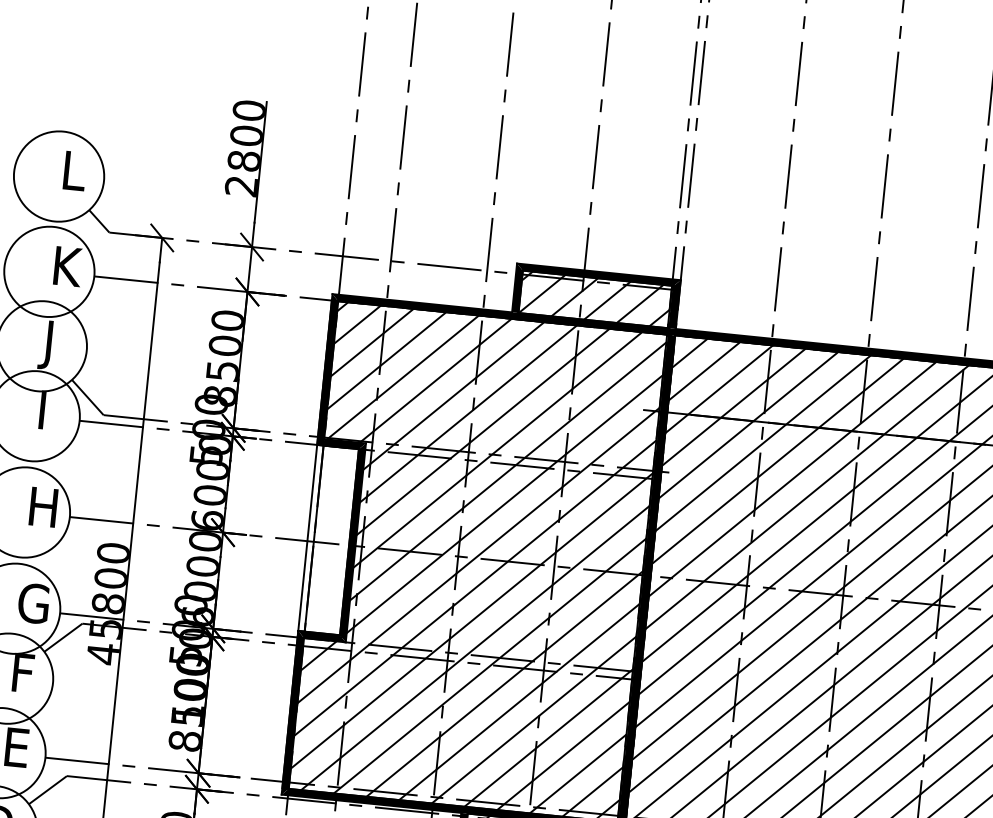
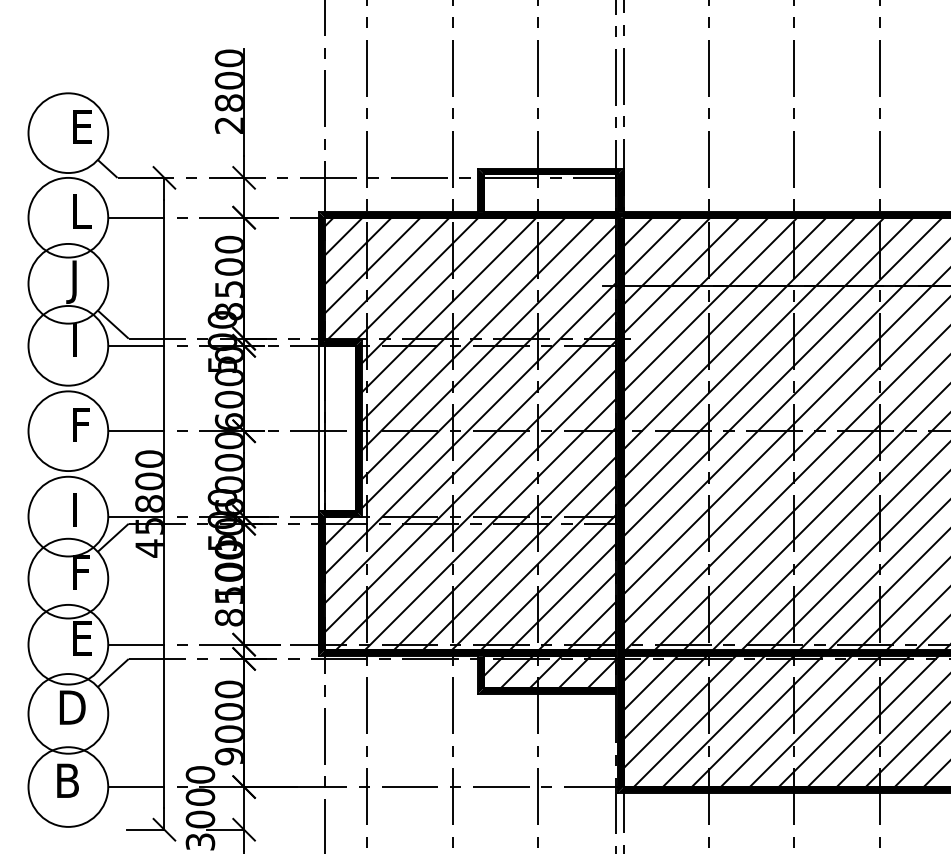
text: (78, 161) -> (84, 118), L -> E
text: (68, 266) -> (84, 211), K -> L
hatch: (595, 299) -> (550, 193), removed
text: (46, 506) -> (86, 424), H -> F
text: (32, 603) -> (83, 510), G -> I

